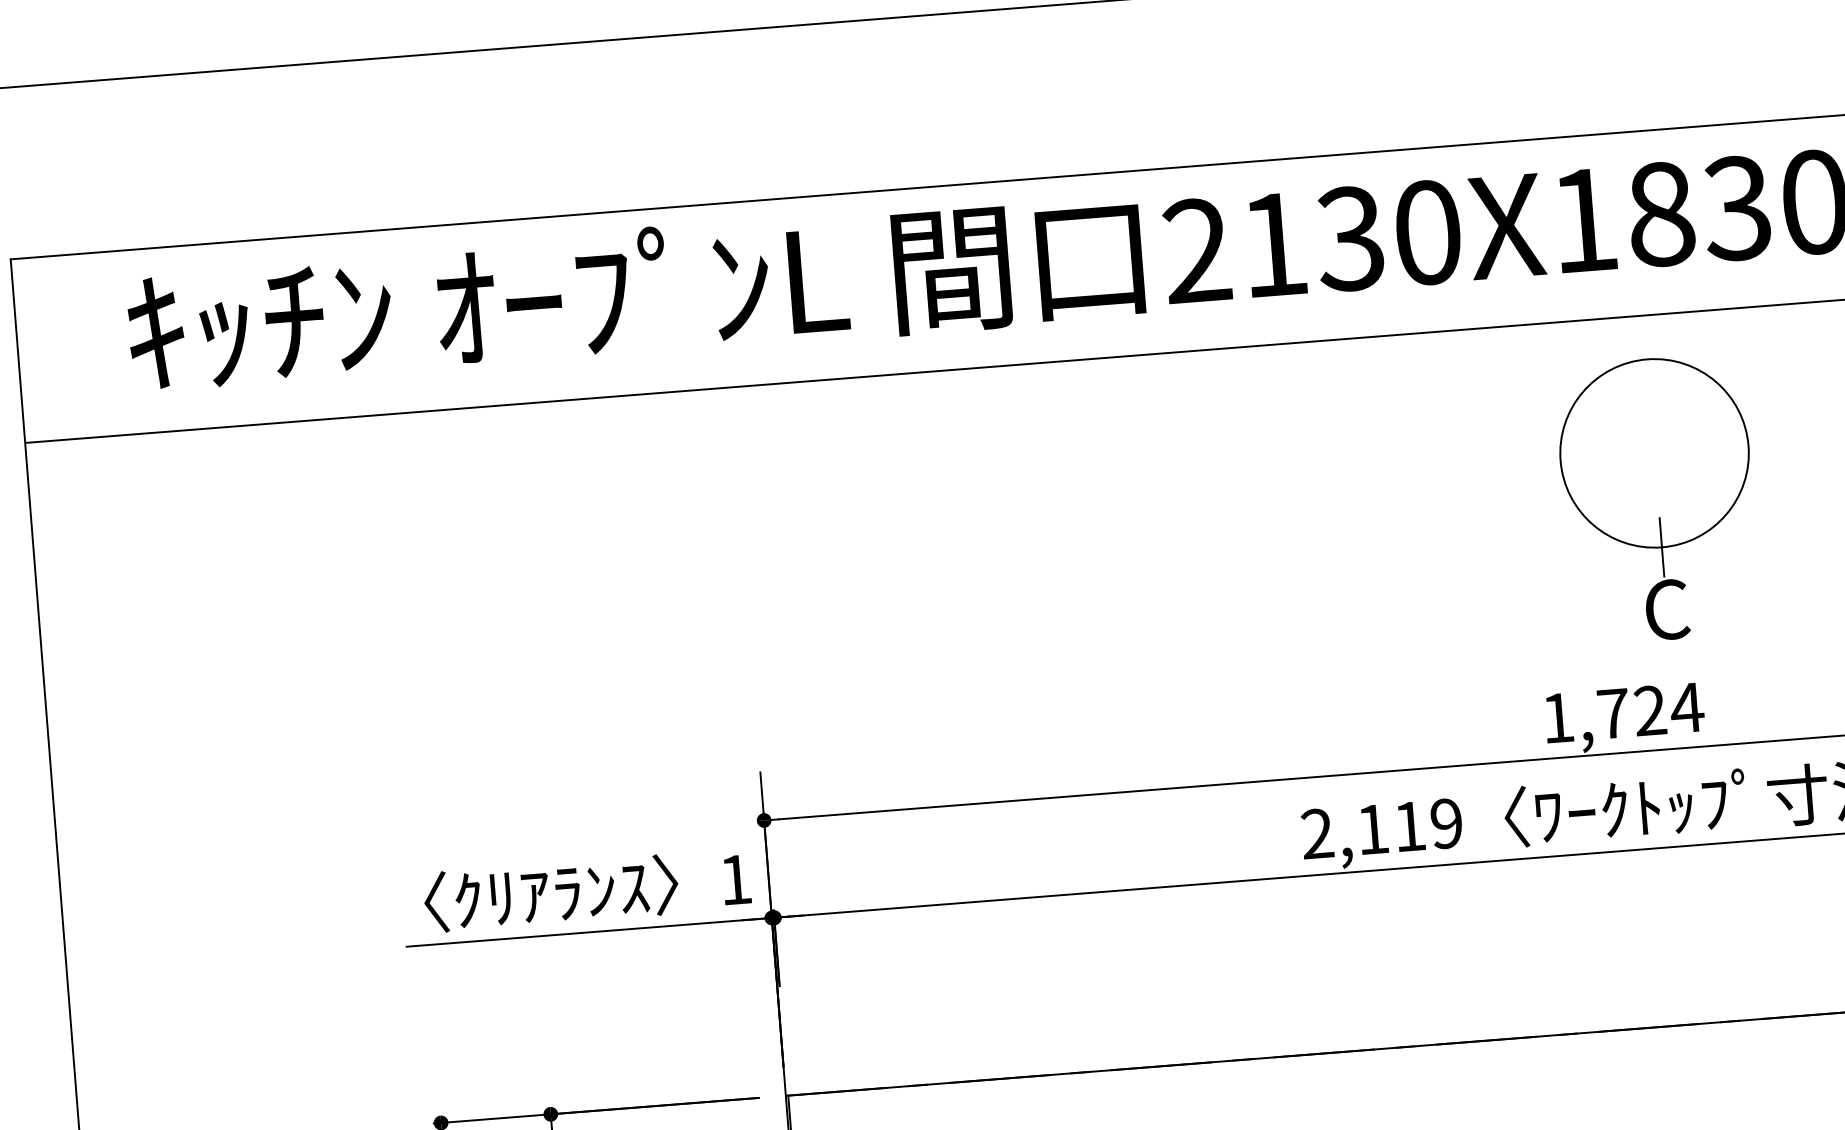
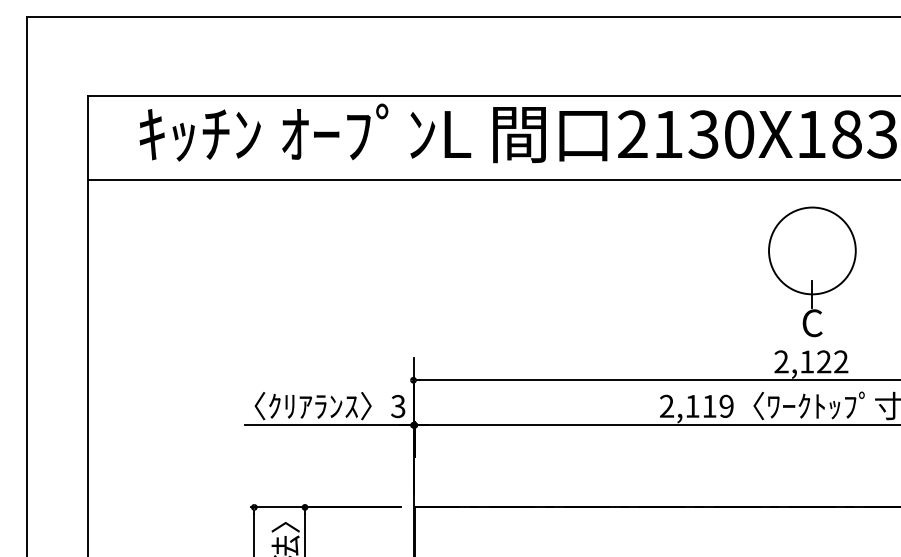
part: (1658, 497) -> (812, 271), moved
text: (1622, 712) -> (811, 361), 1,724 -> 2,122
text: (736, 879) -> (398, 406), 1 -> 3

